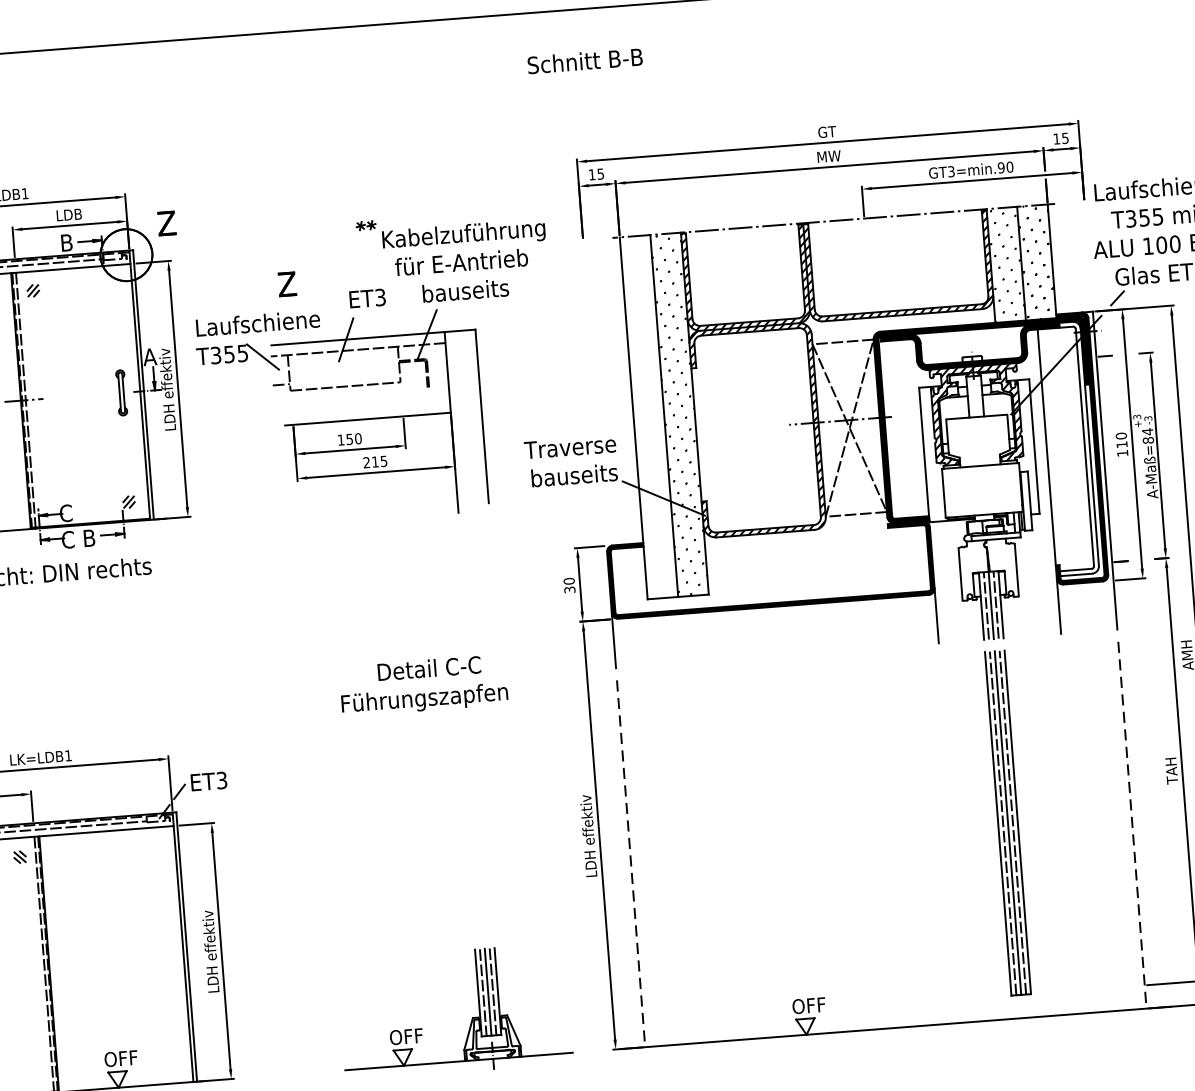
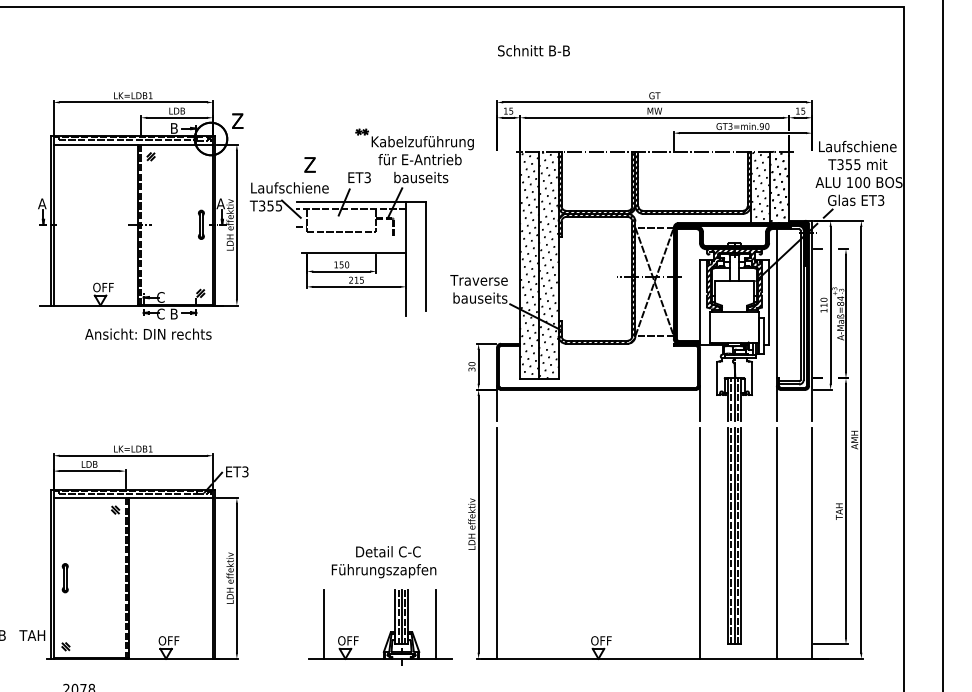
text: (584, 60) -> (533, 50), moved
hatch: (648, 419) -> (529, 266), added
text: (422, 686) -> (383, 562), moved
line: (1133, 826) -> (812, 544), dashed -> solid
line: (1075, 829) -> (776, 543), added
line: (953, 838) -> (699, 543), added
line: (631, 865) -> (497, 544), dashed -> solid
line: (544, 998) -> (436, 623), added
line: (364, 1012) -> (323, 623), added

